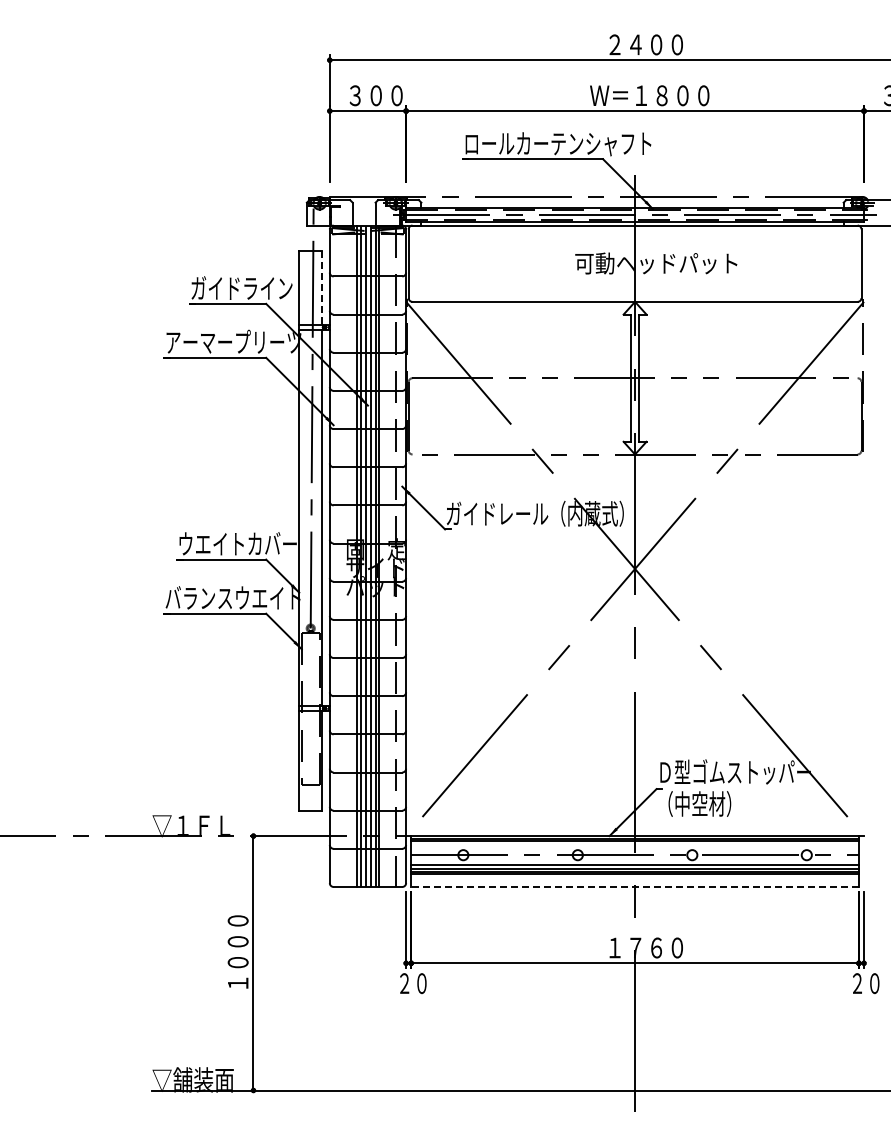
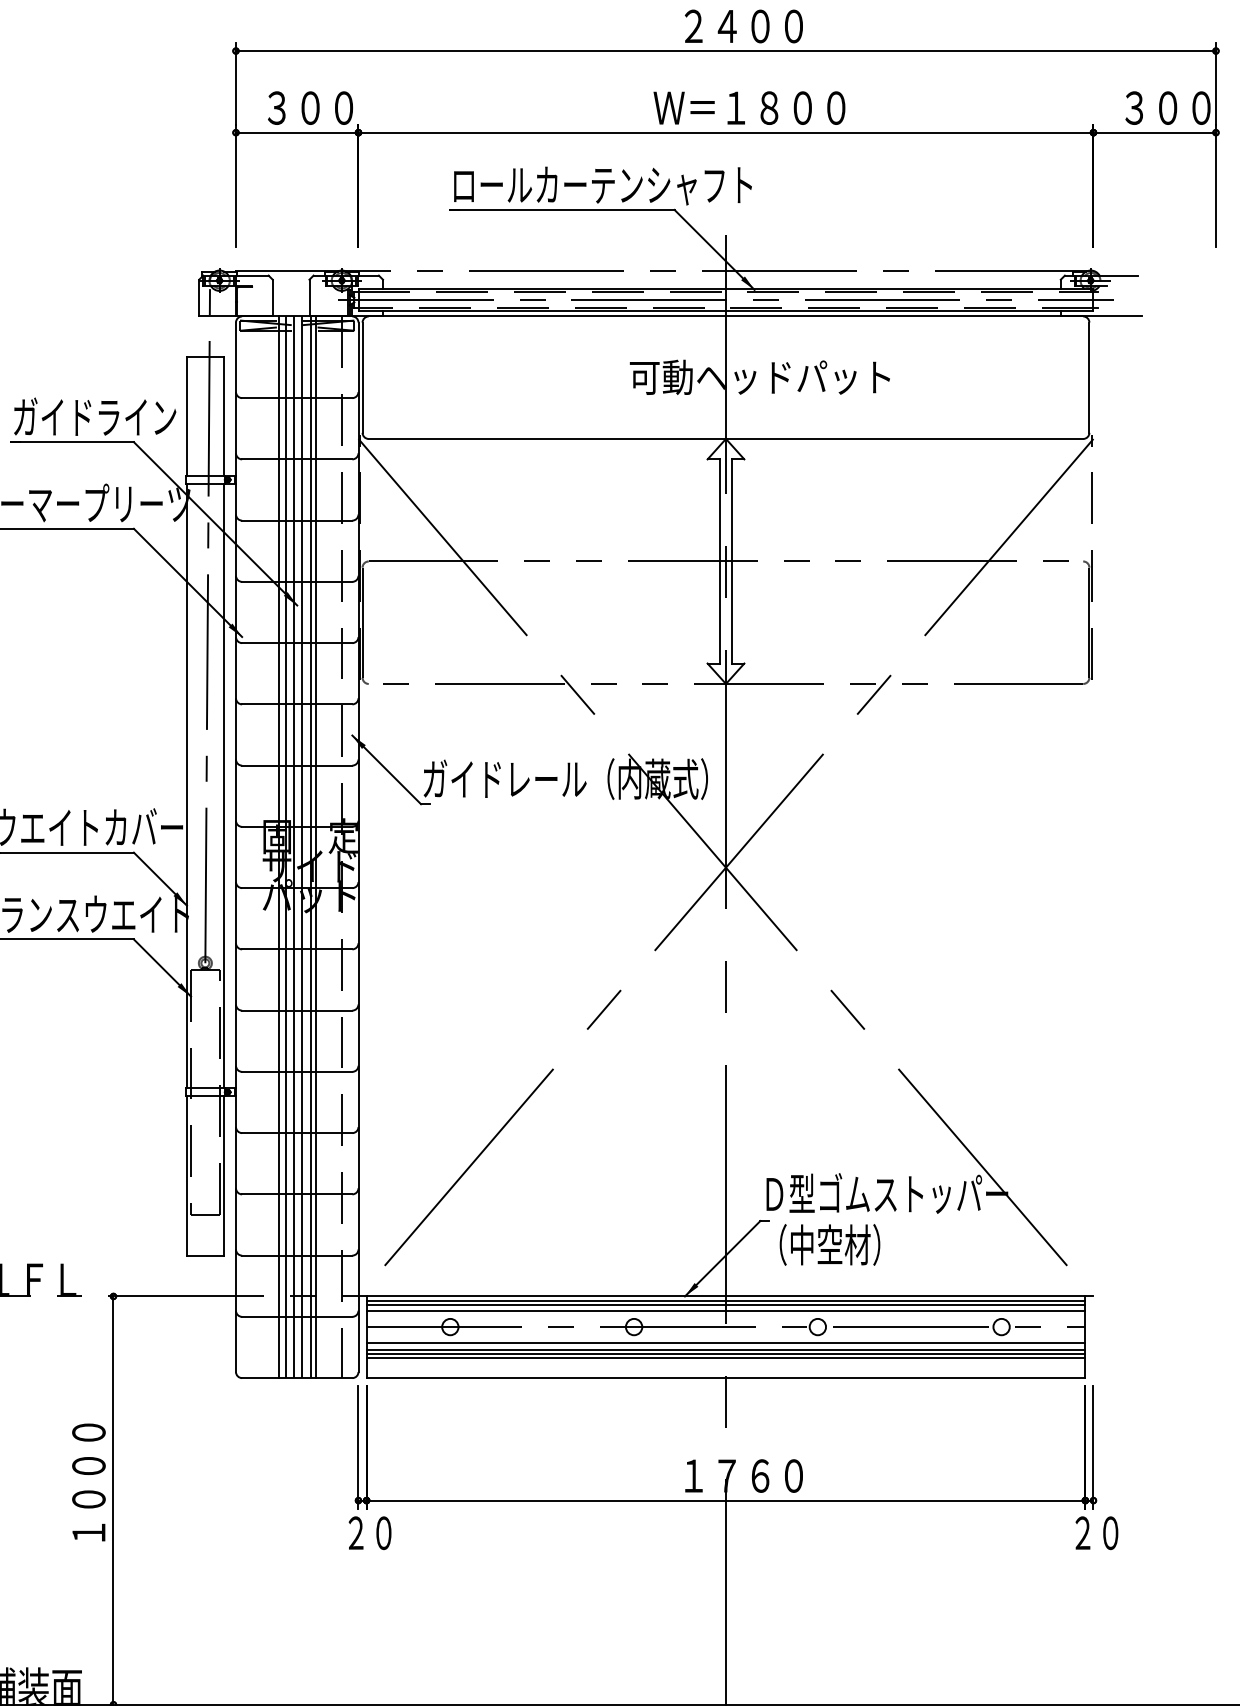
line: (322, 287) -> (224, 415), dashed -> solid
line: (634, 845) -> (725, 1311), added
line: (635, 886) -> (726, 1377), dashed -> solid

